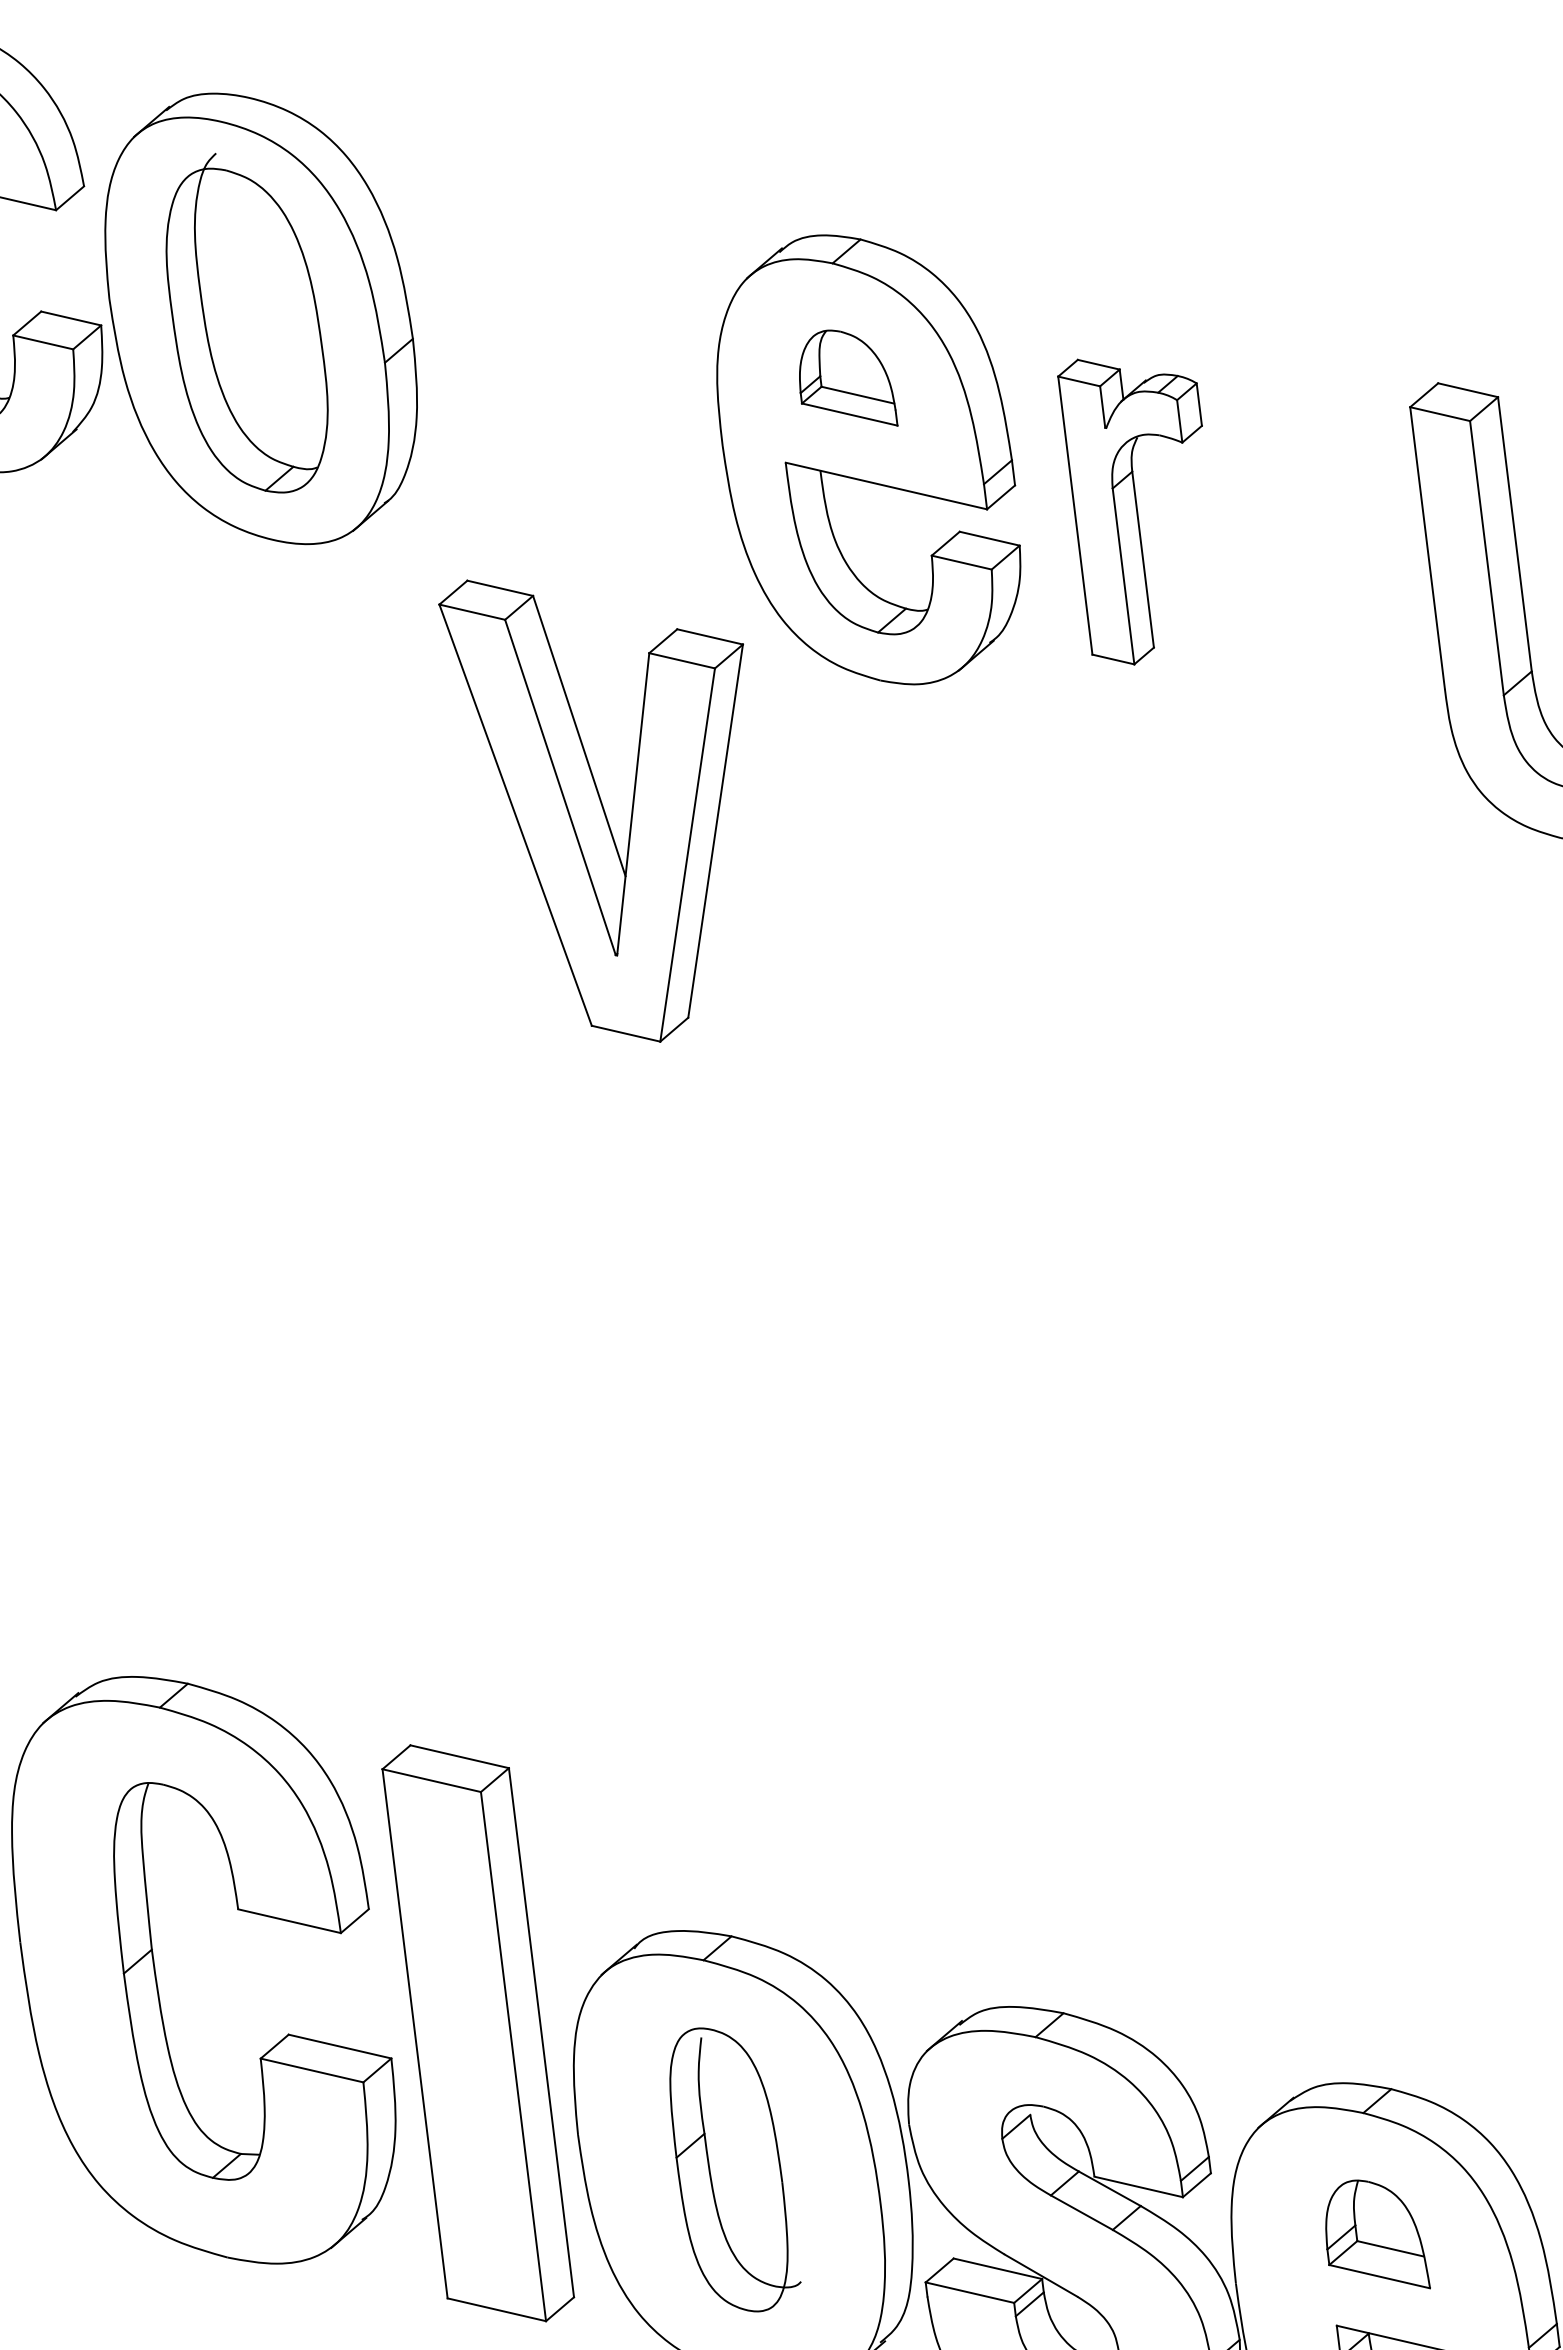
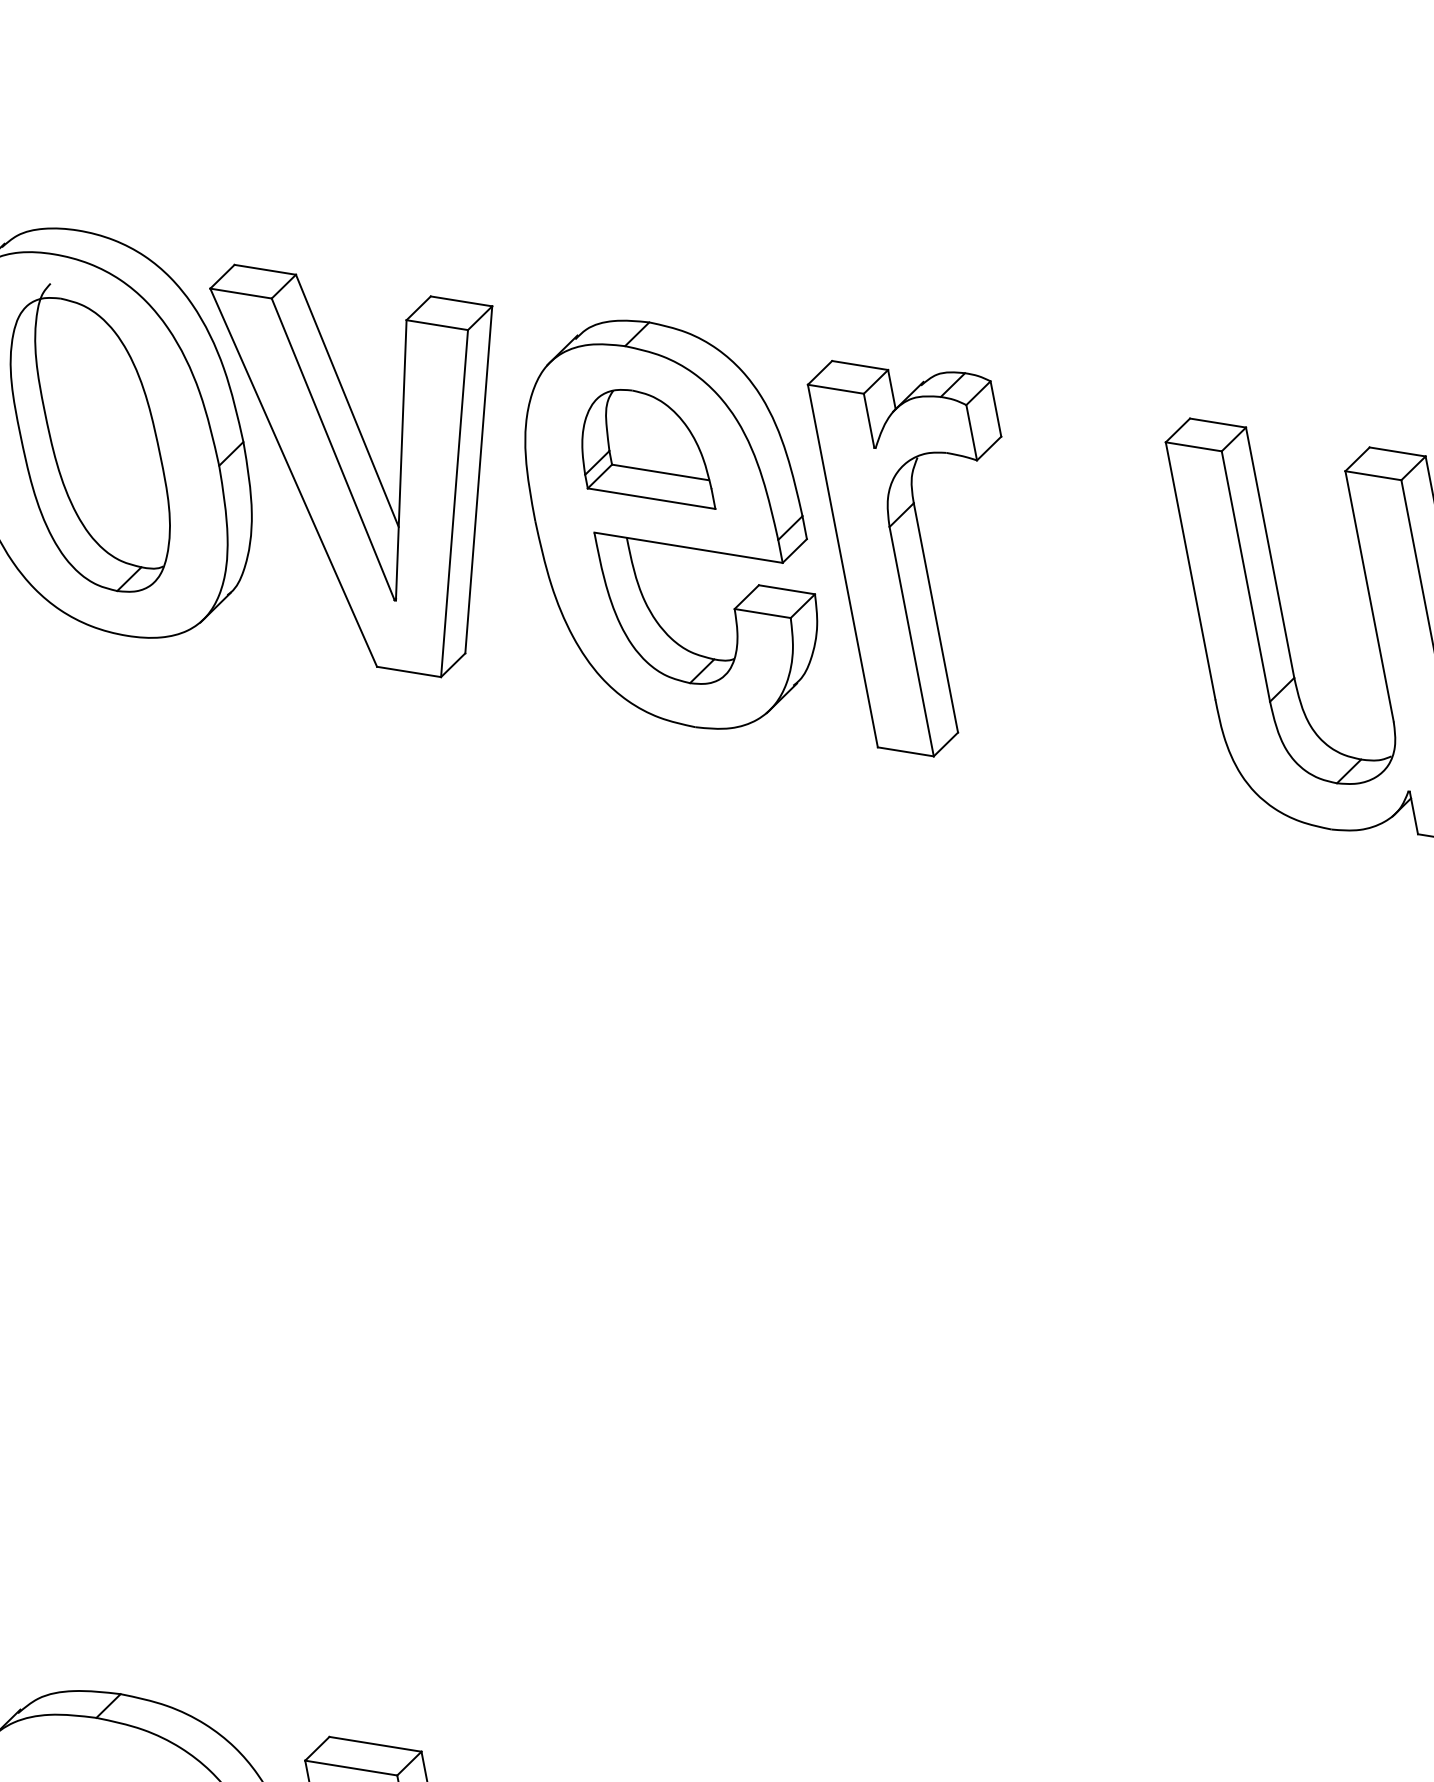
part: (848, 377) -> (646, 450), size x1.43
part: (1129, 511) -> (913, 555), size x1.43
part: (590, 810) -> (362, 468), moved

